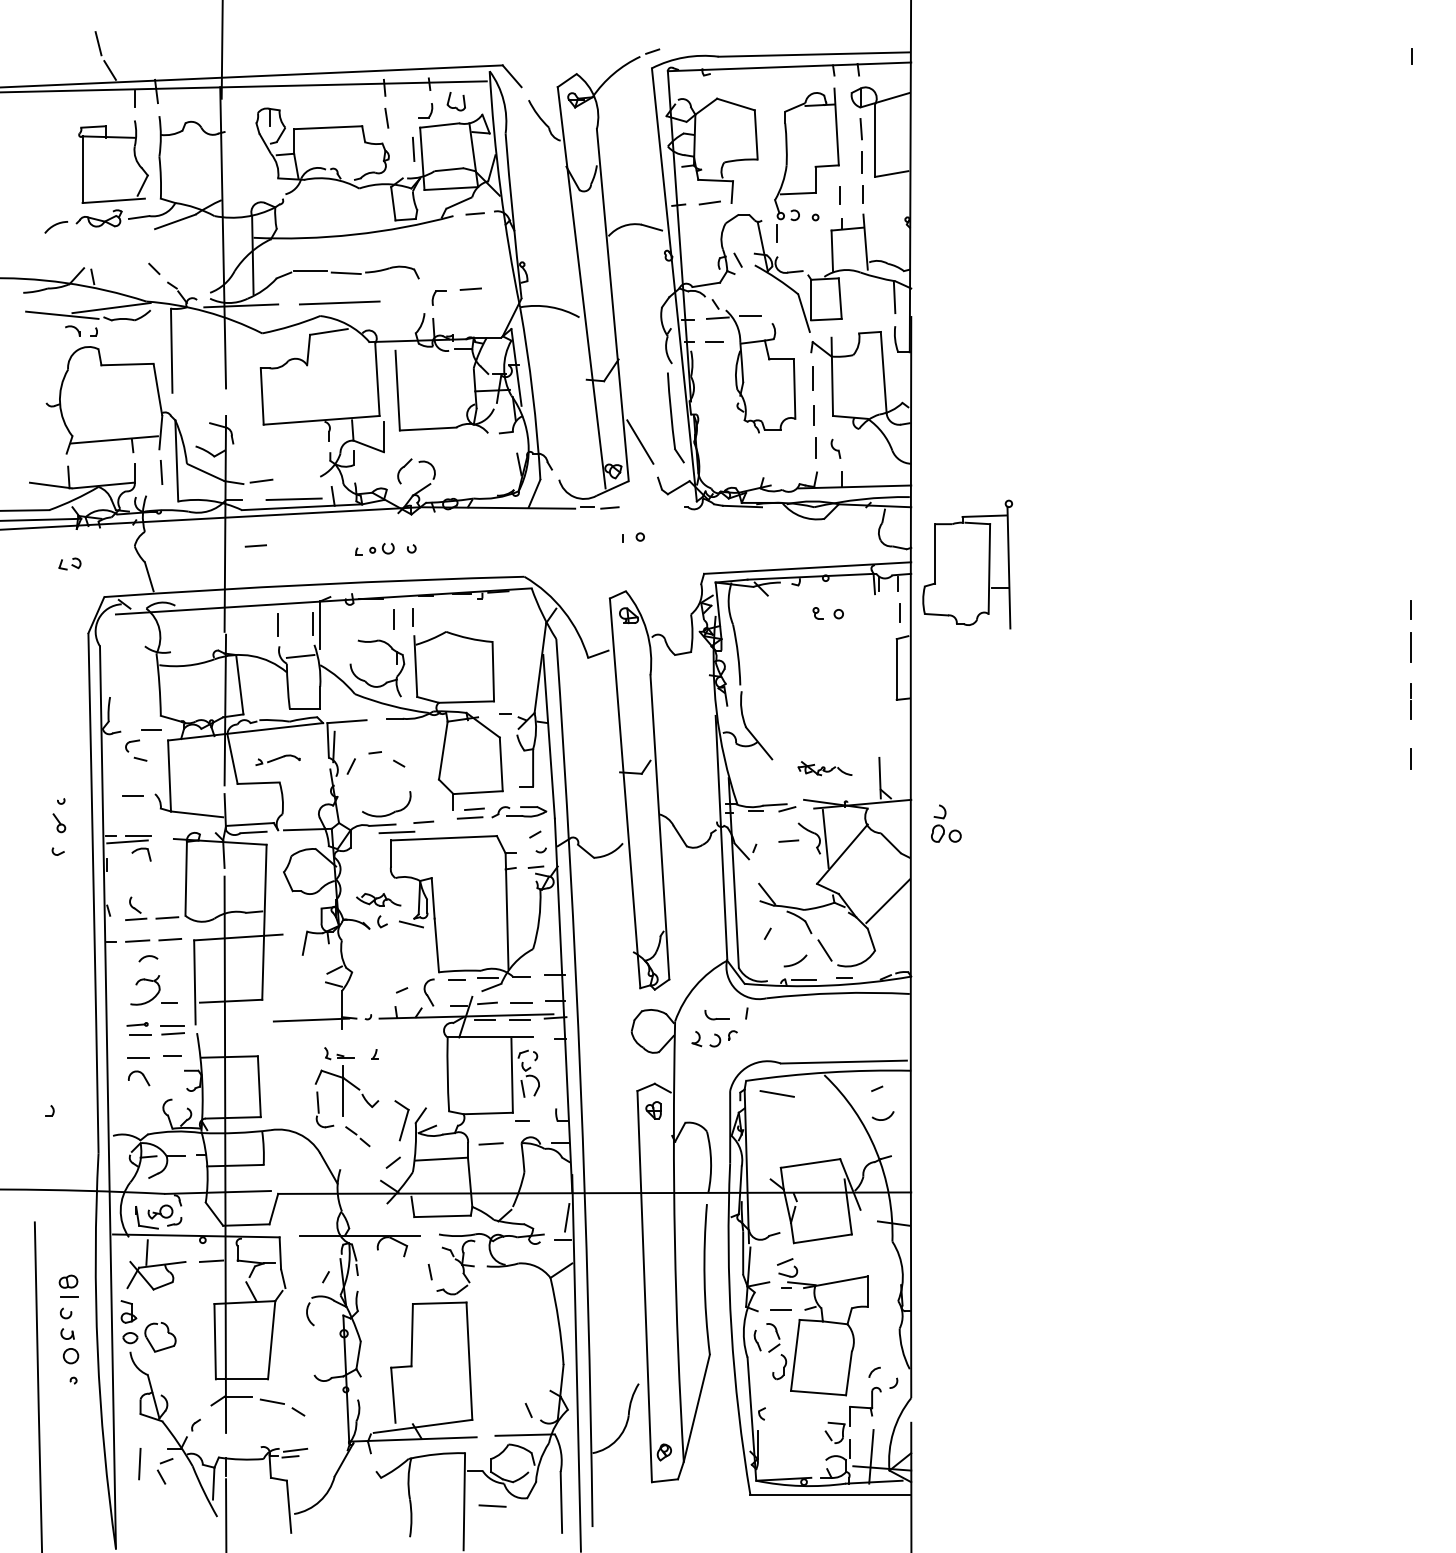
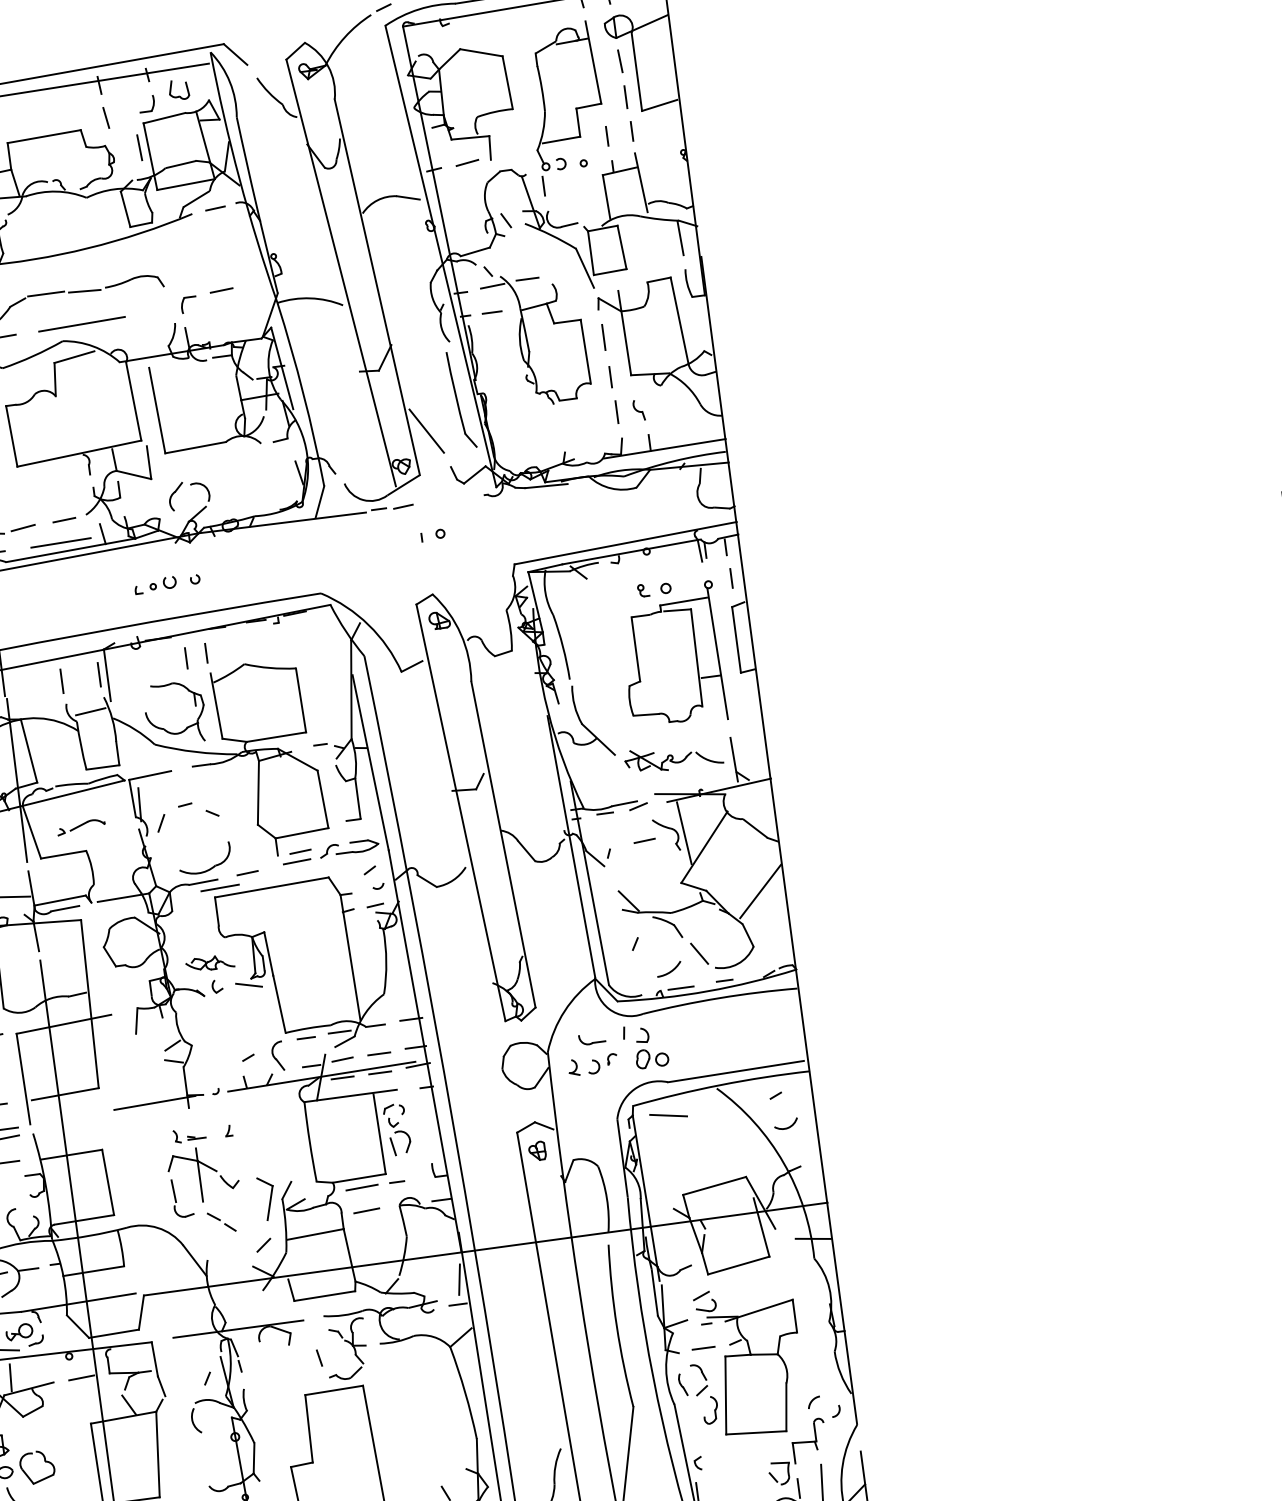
line: (255, 545) -> (63, 519), moved
part: (967, 564) -> (672, 656), moved
part: (824, 768) -> (672, 757), size x1.67
part: (946, 823) -> (650, 1047), moved
line: (489, 1121) -> (361, 1186), added

